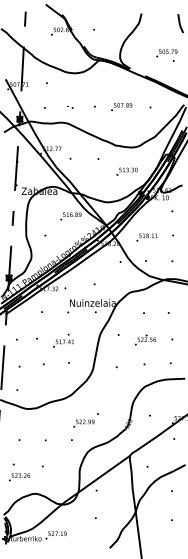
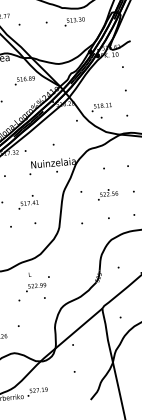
text: (126, 171) -> (74, 21), moved
text: (146, 237) -> (101, 107), moved
text: (85, 420) -> (37, 284), moved

